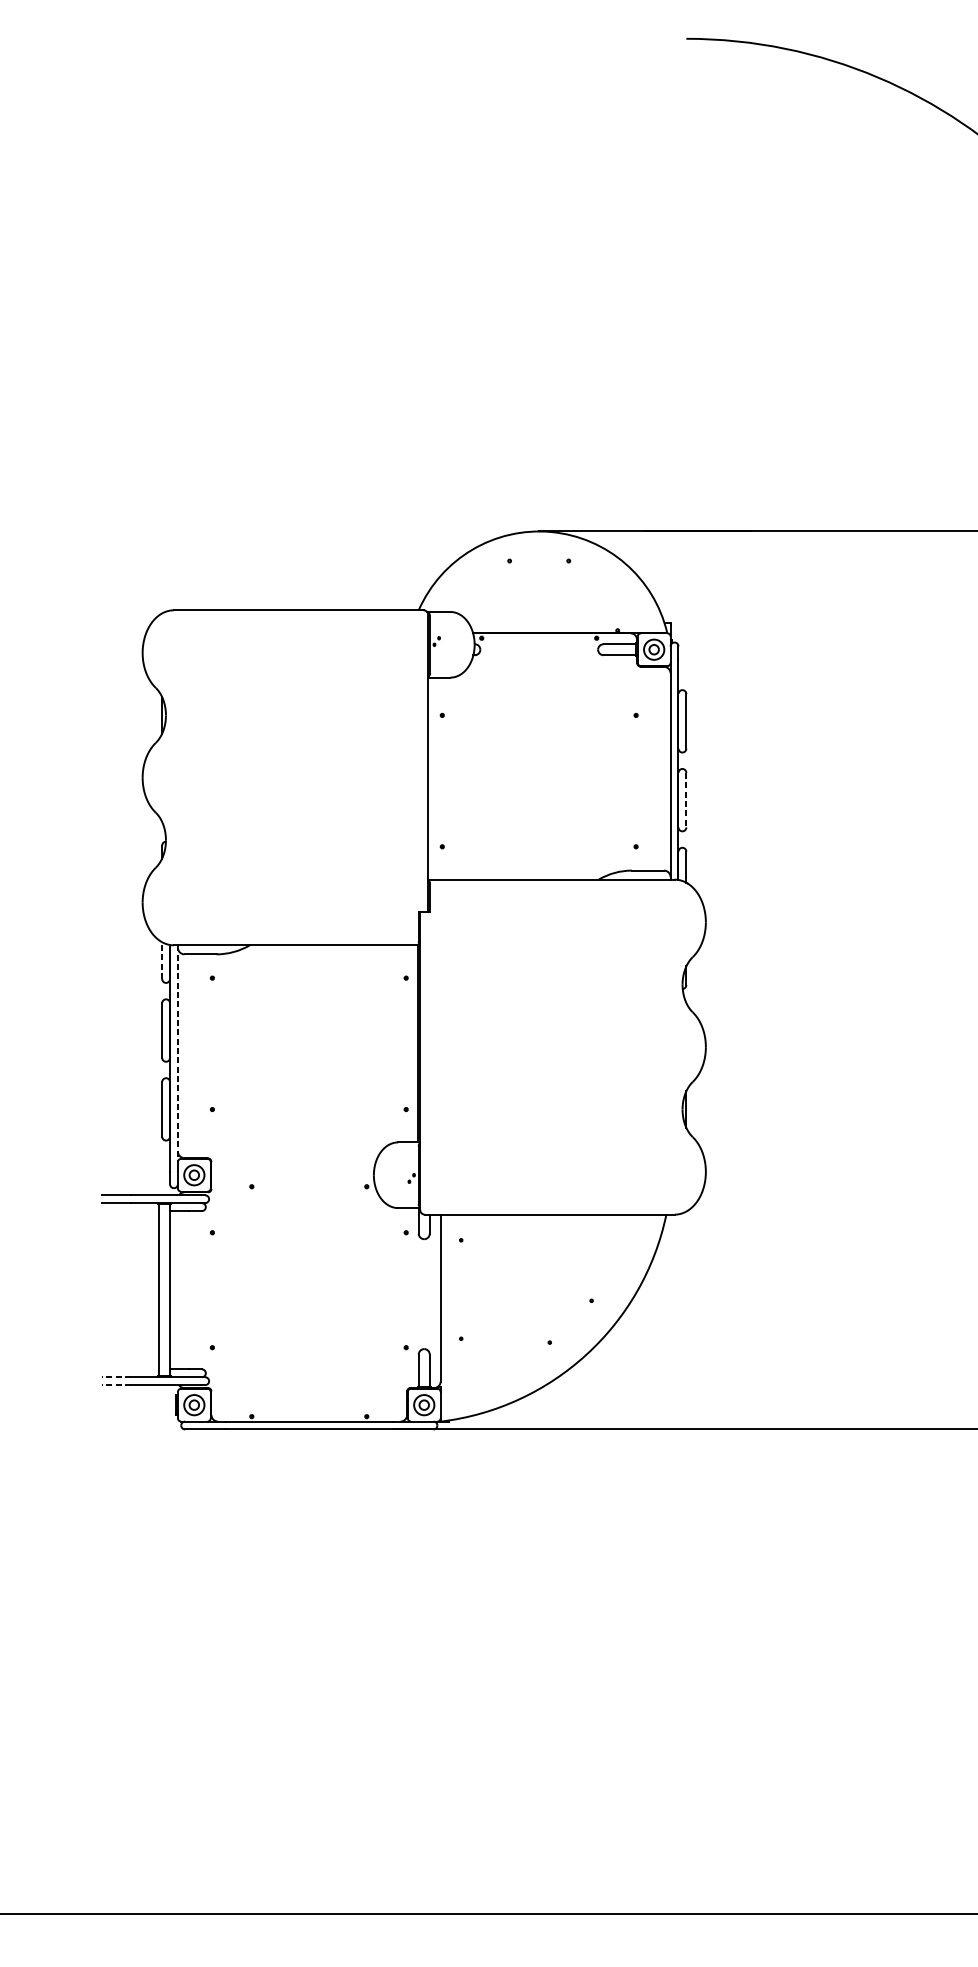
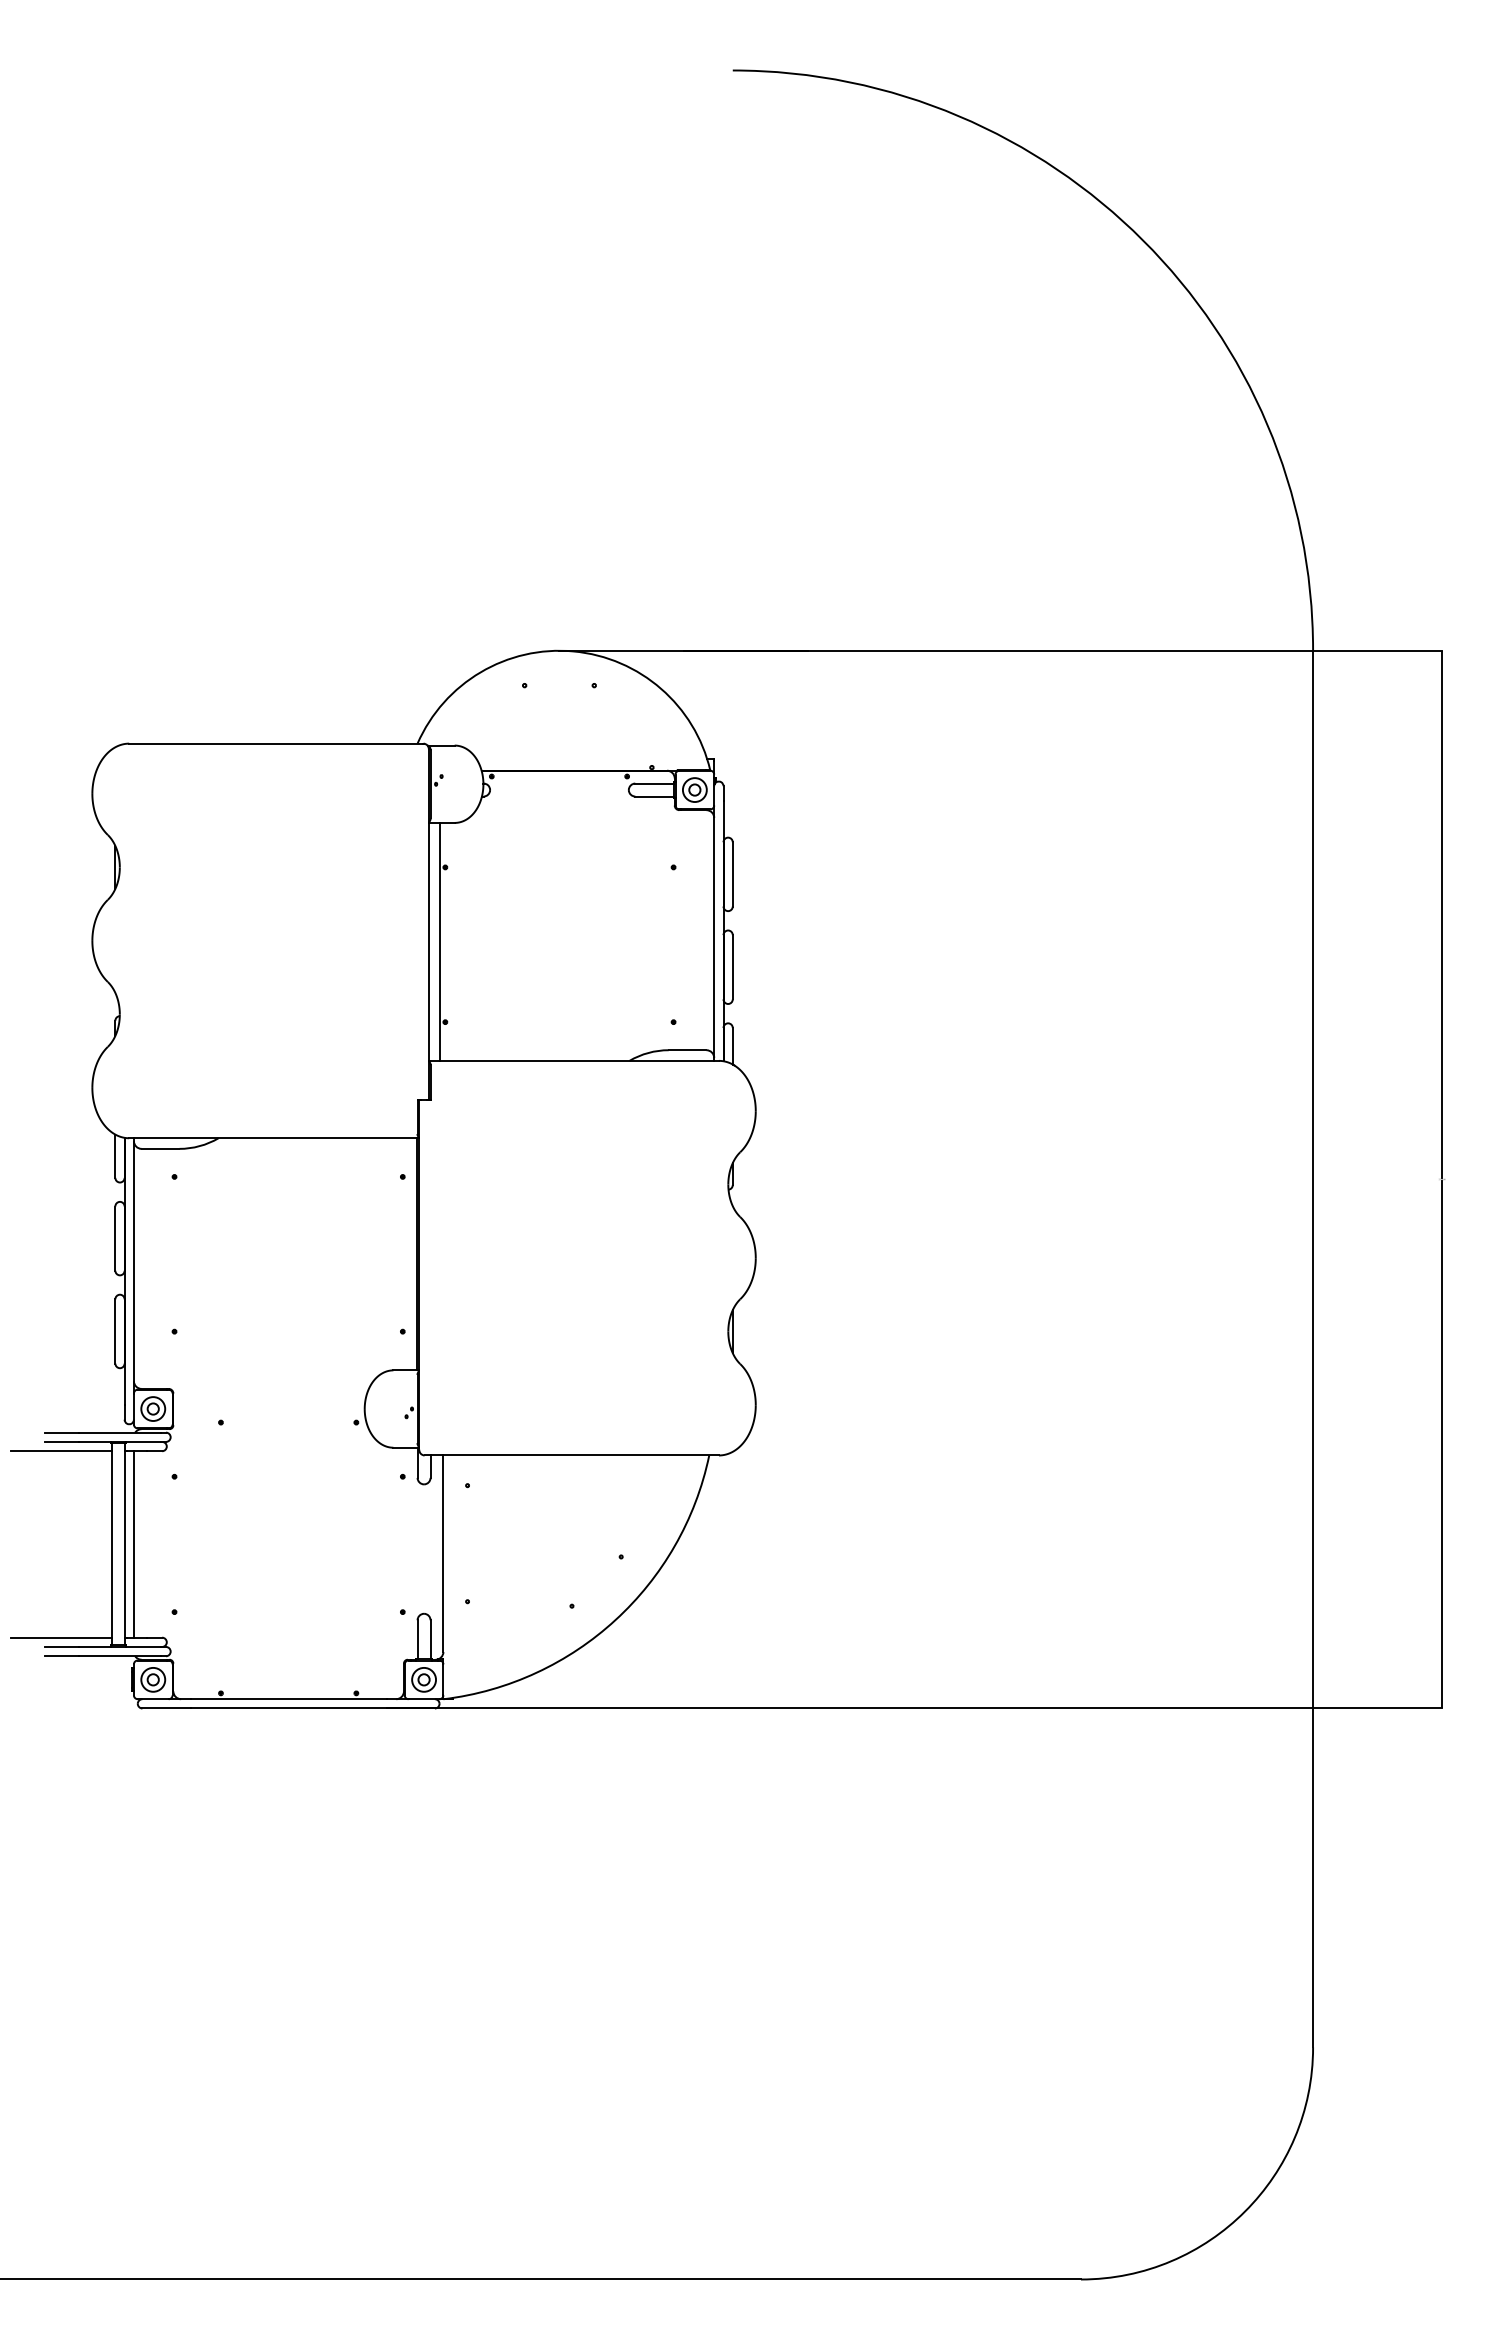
line: (438, 778) -> (440, 941), added
line: (686, 800) -> (732, 967), dashed -> solid
line: (162, 960) -> (115, 1156), dashed -> solid
line: (177, 1053) -> (133, 1265), dashed -> solid
line: (116, 1211) -> (61, 1451), added
line: (177, 1290) -> (133, 1544), added
line: (116, 1369) -> (61, 1637), added
line: (116, 1376) -> (61, 1646), dashed -> solid
line: (116, 1385) -> (61, 1656), dashed -> solid

